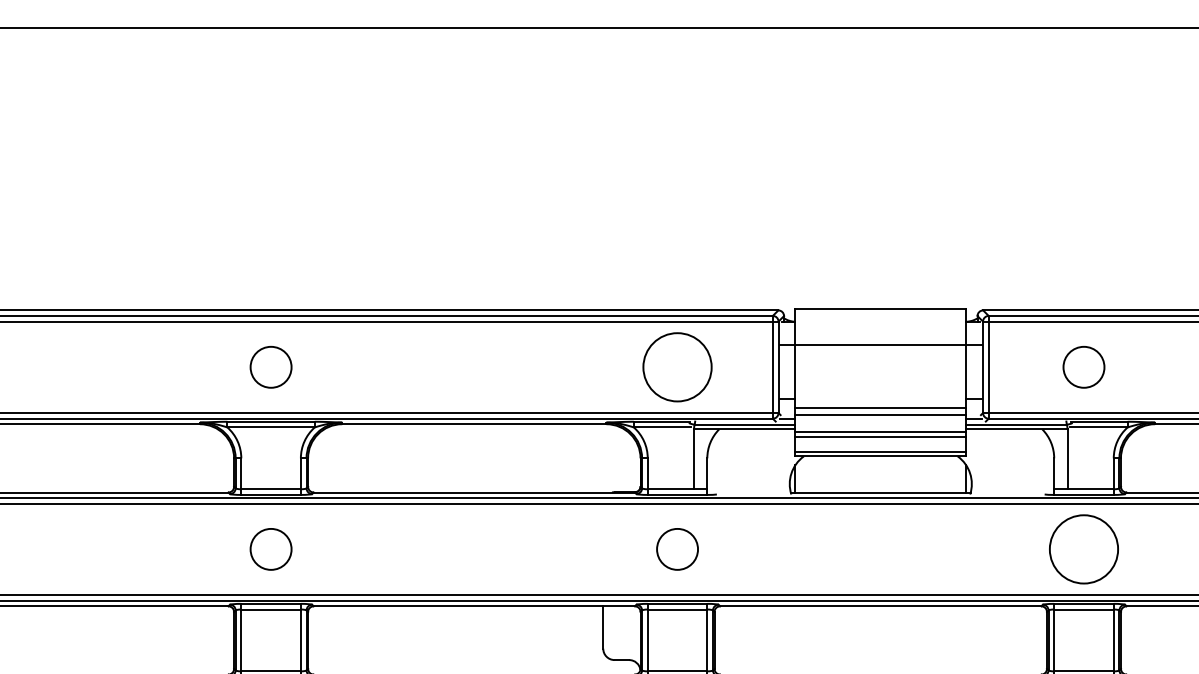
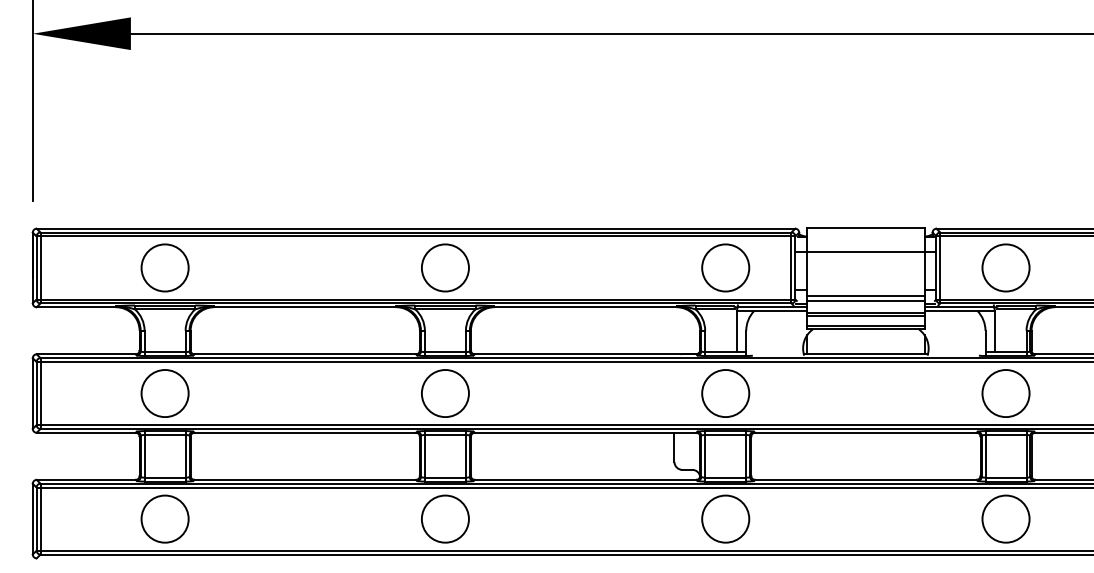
circle: (269, 366) -> (444, 267), size x1.67
circle: (1083, 366) -> (1005, 267), size x1.67
circle: (269, 549) -> (444, 393), size x1.67
circle: (677, 549) -> (725, 393), size x1.67

